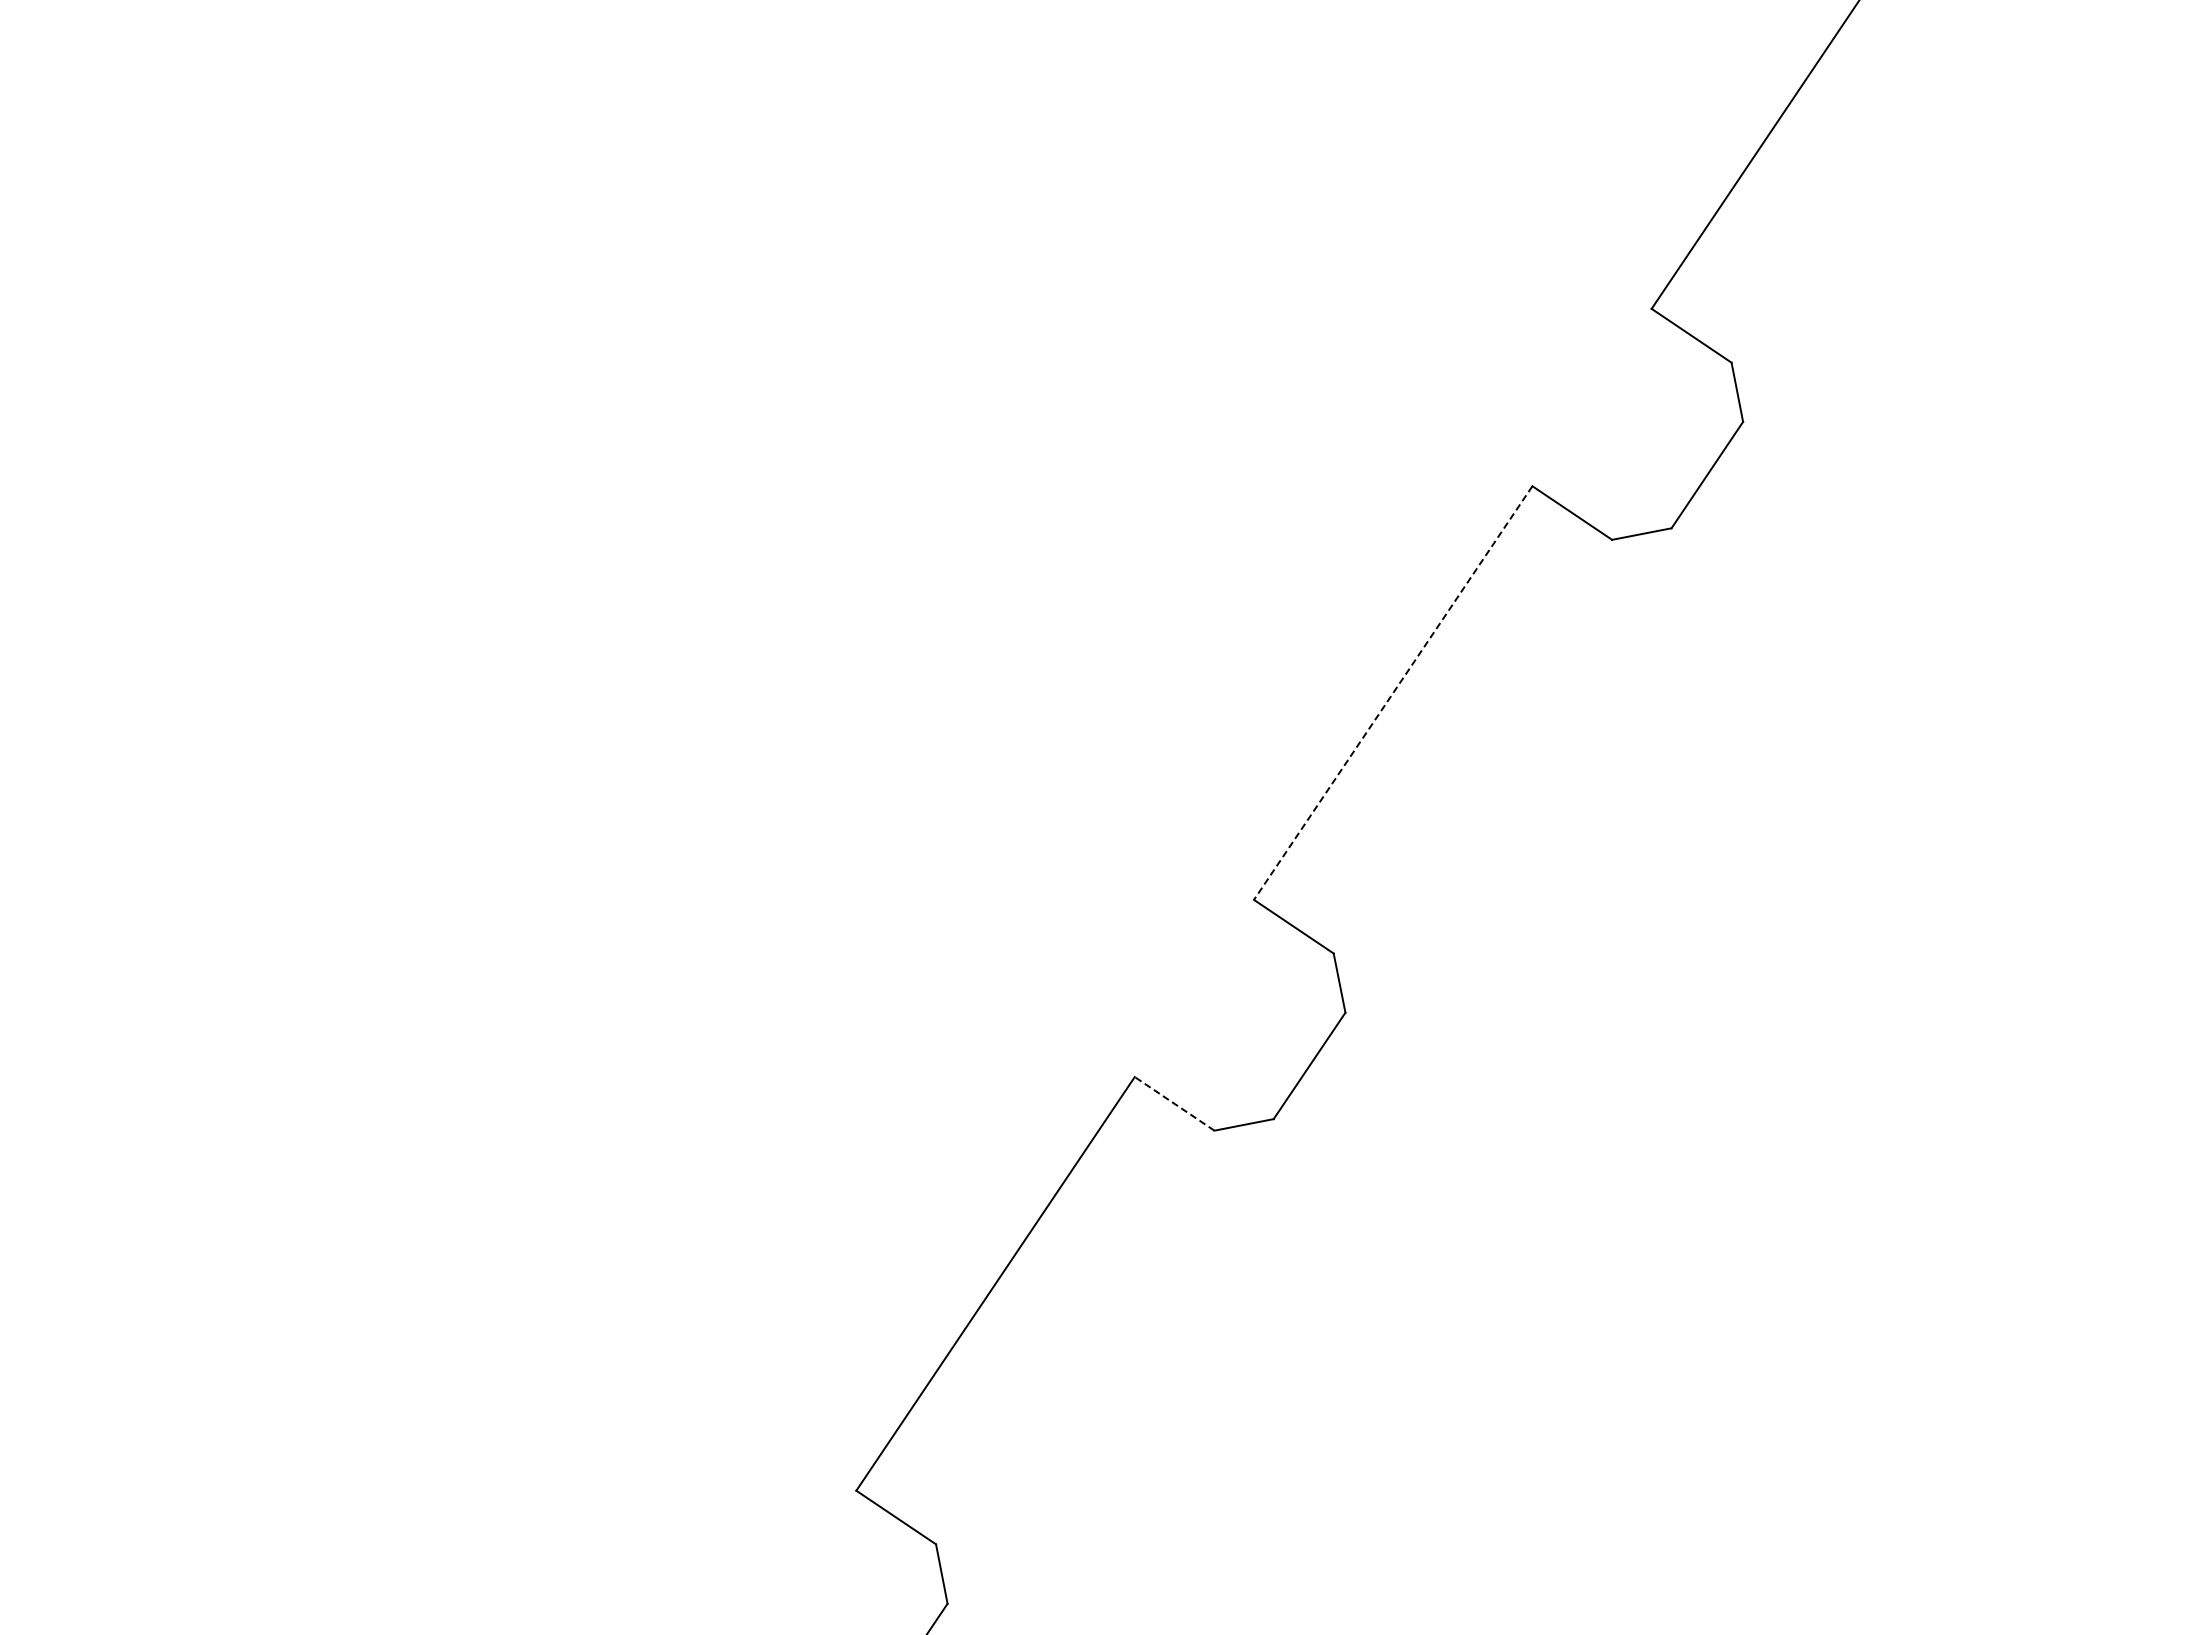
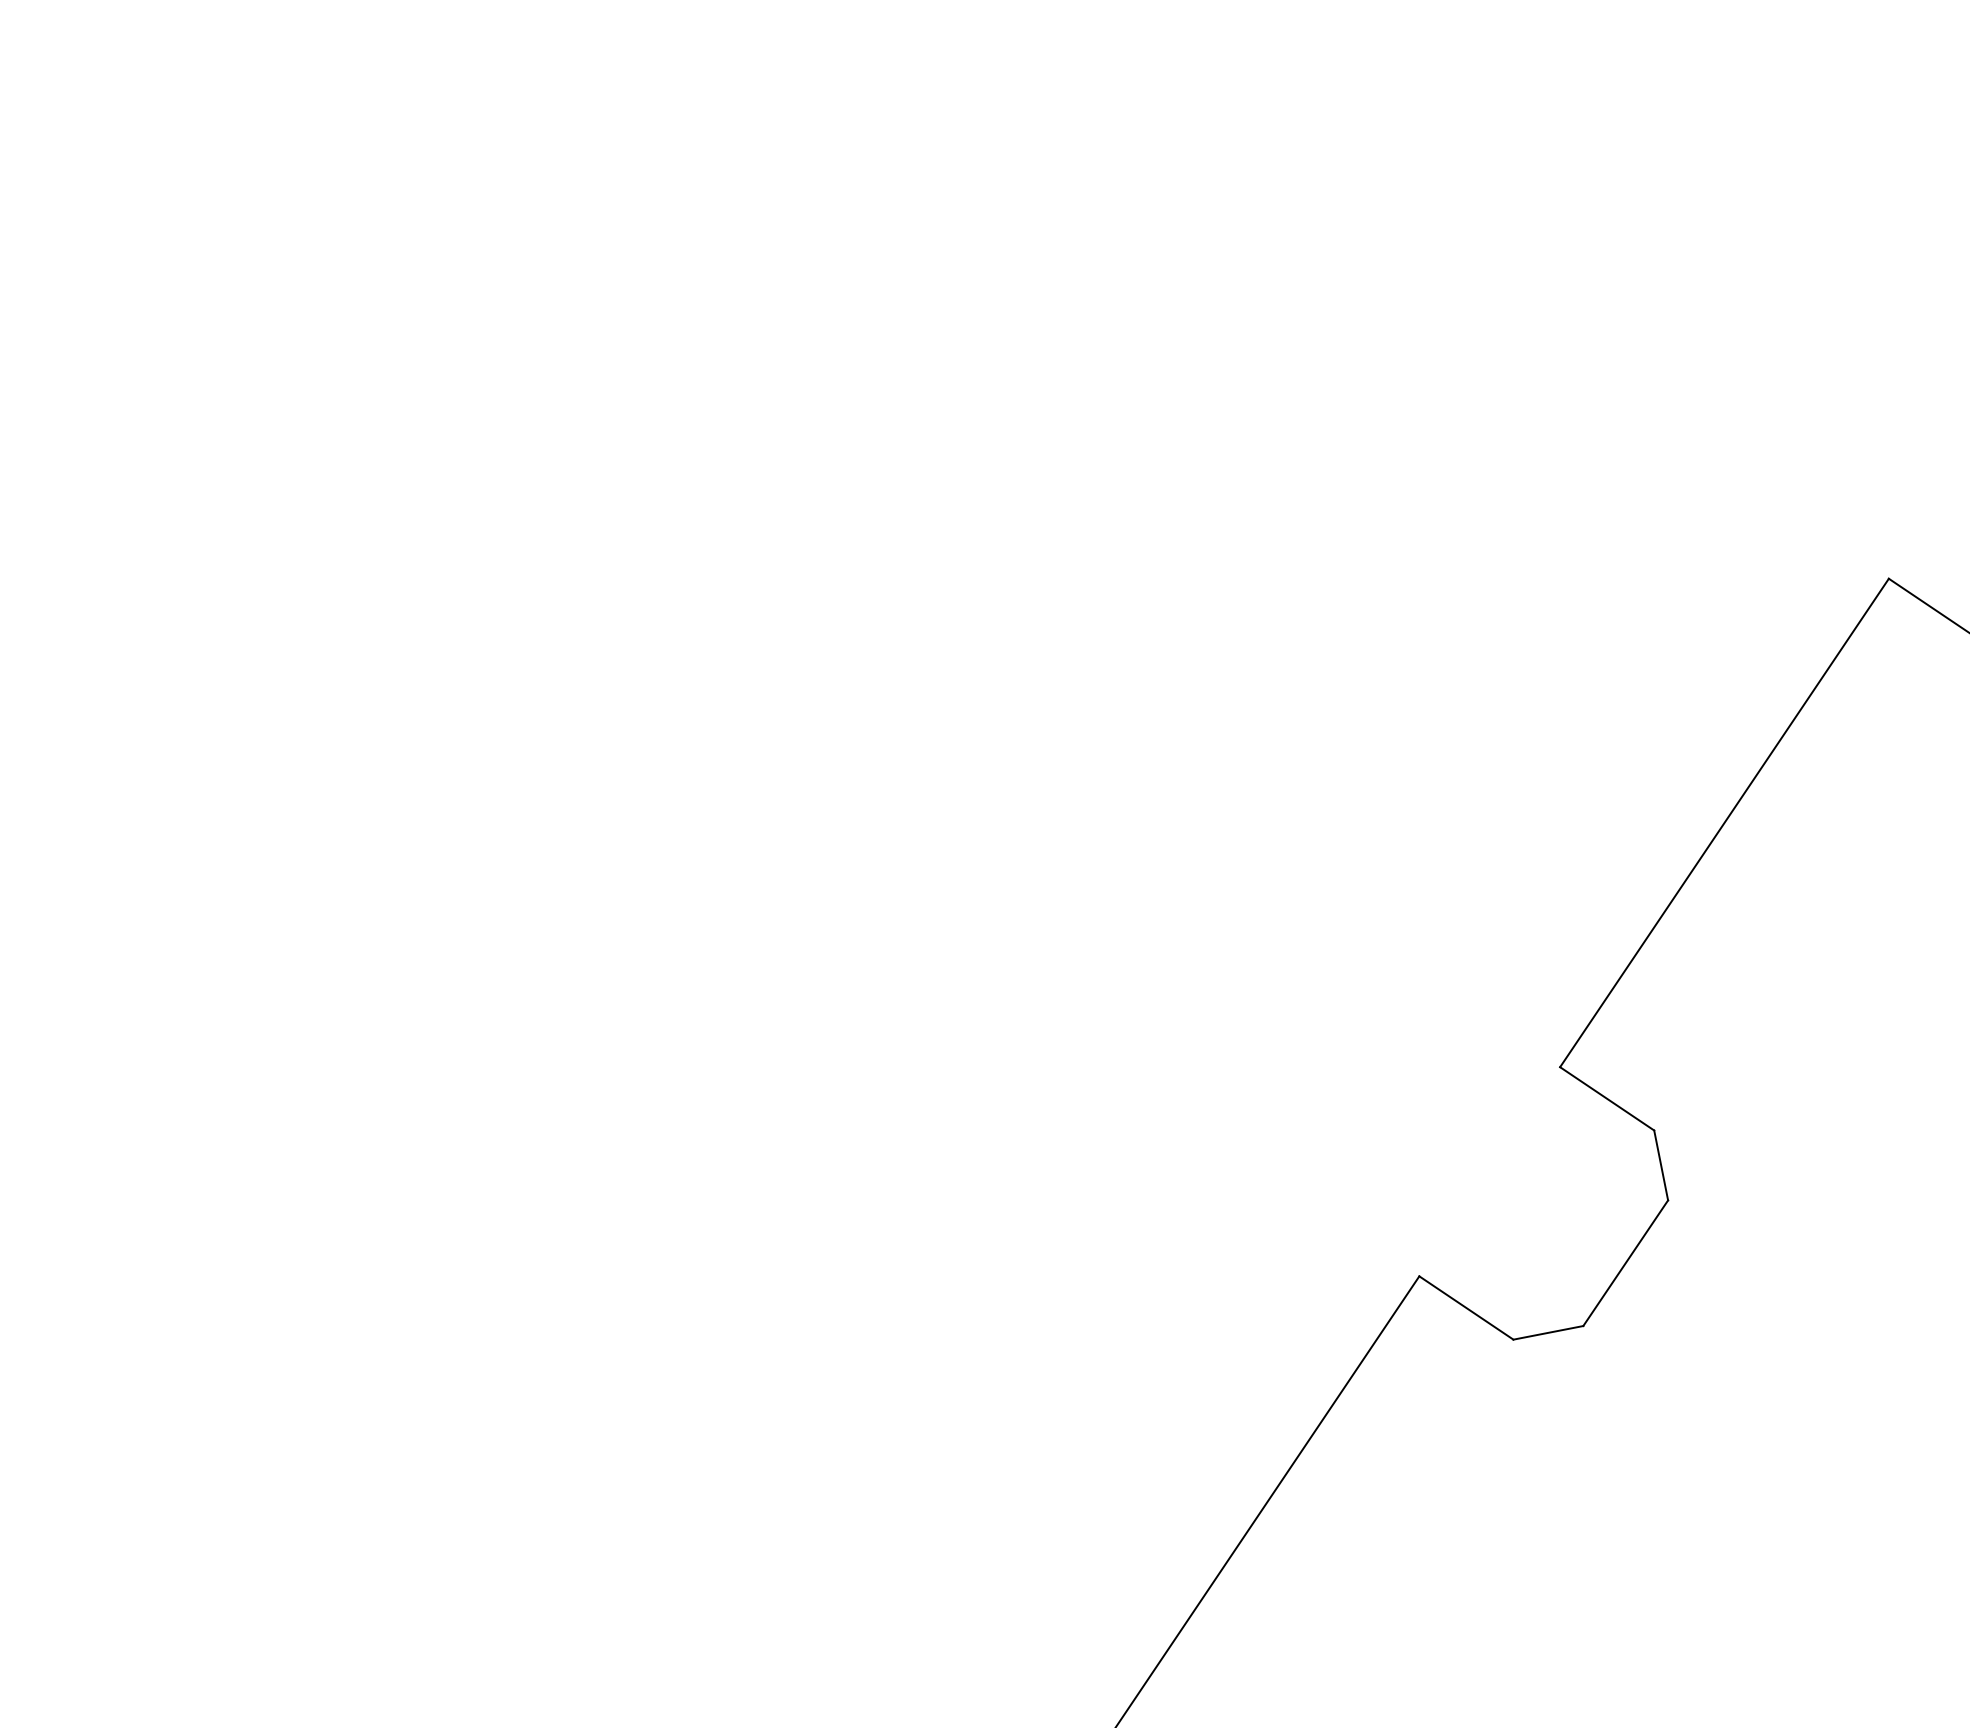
line: (1392, 693) -> (1723, 823), dashed -> solid
line: (1174, 1103) -> (1466, 1307), dashed -> solid

